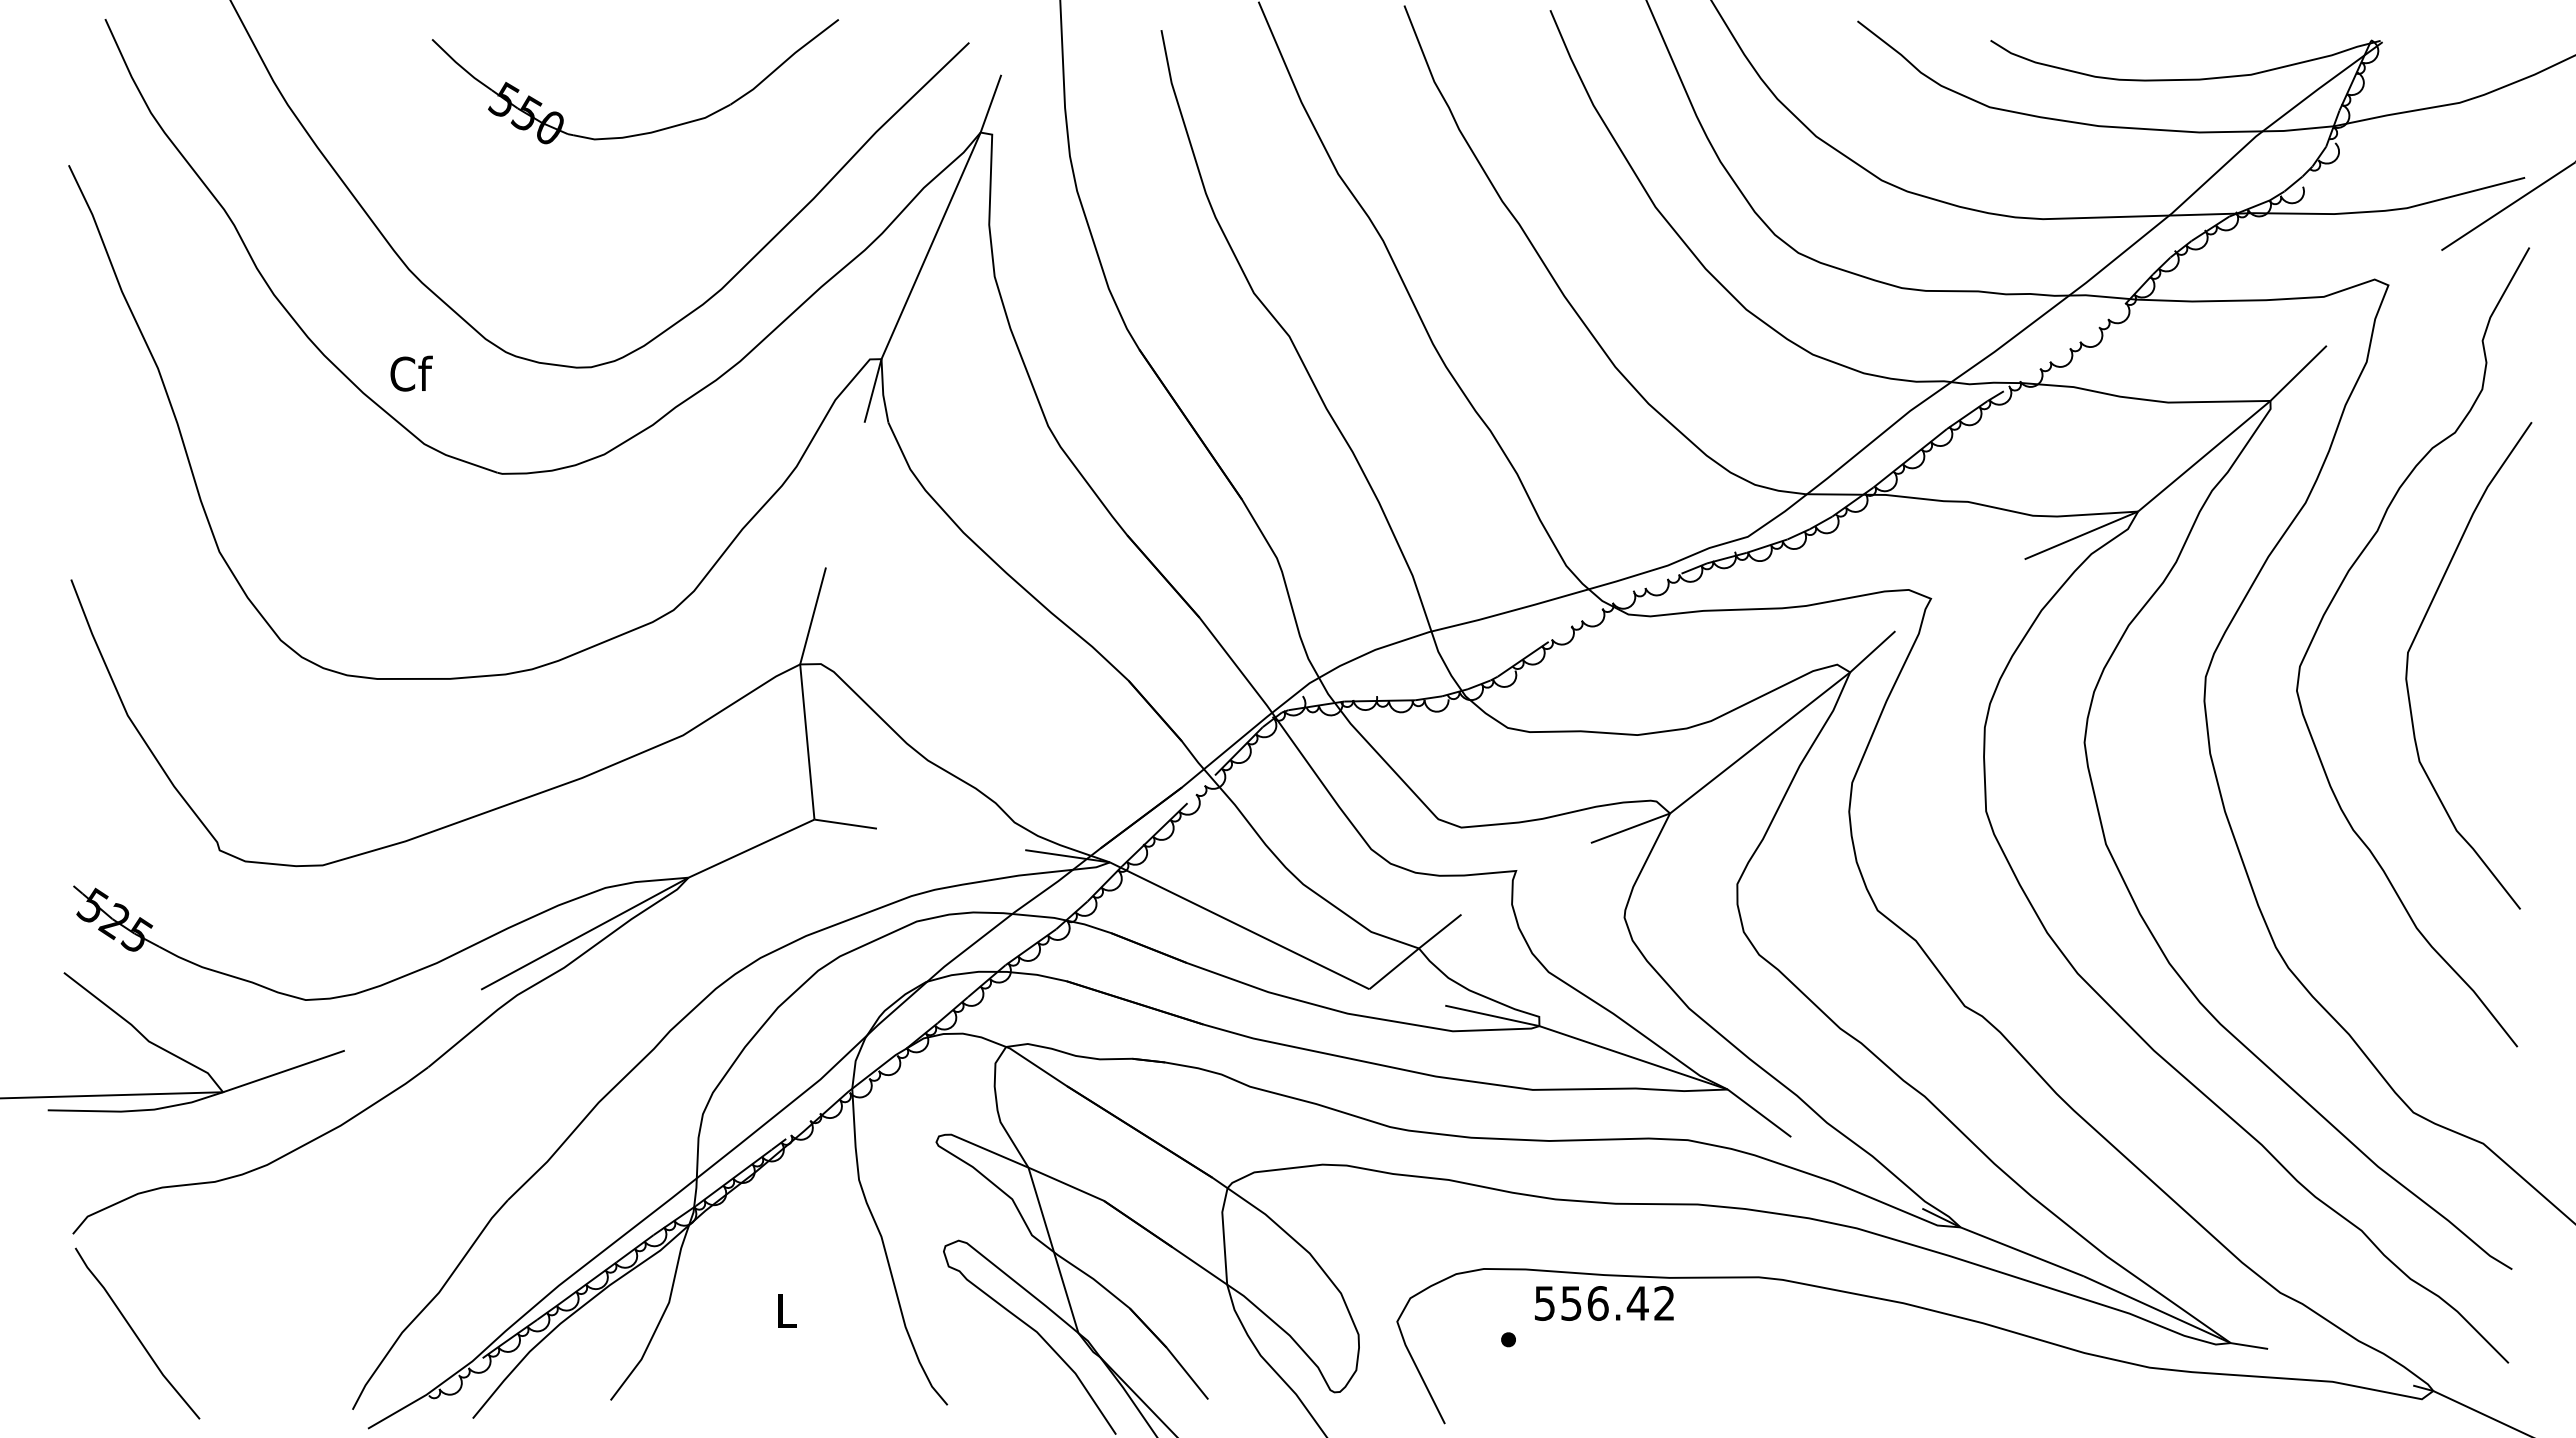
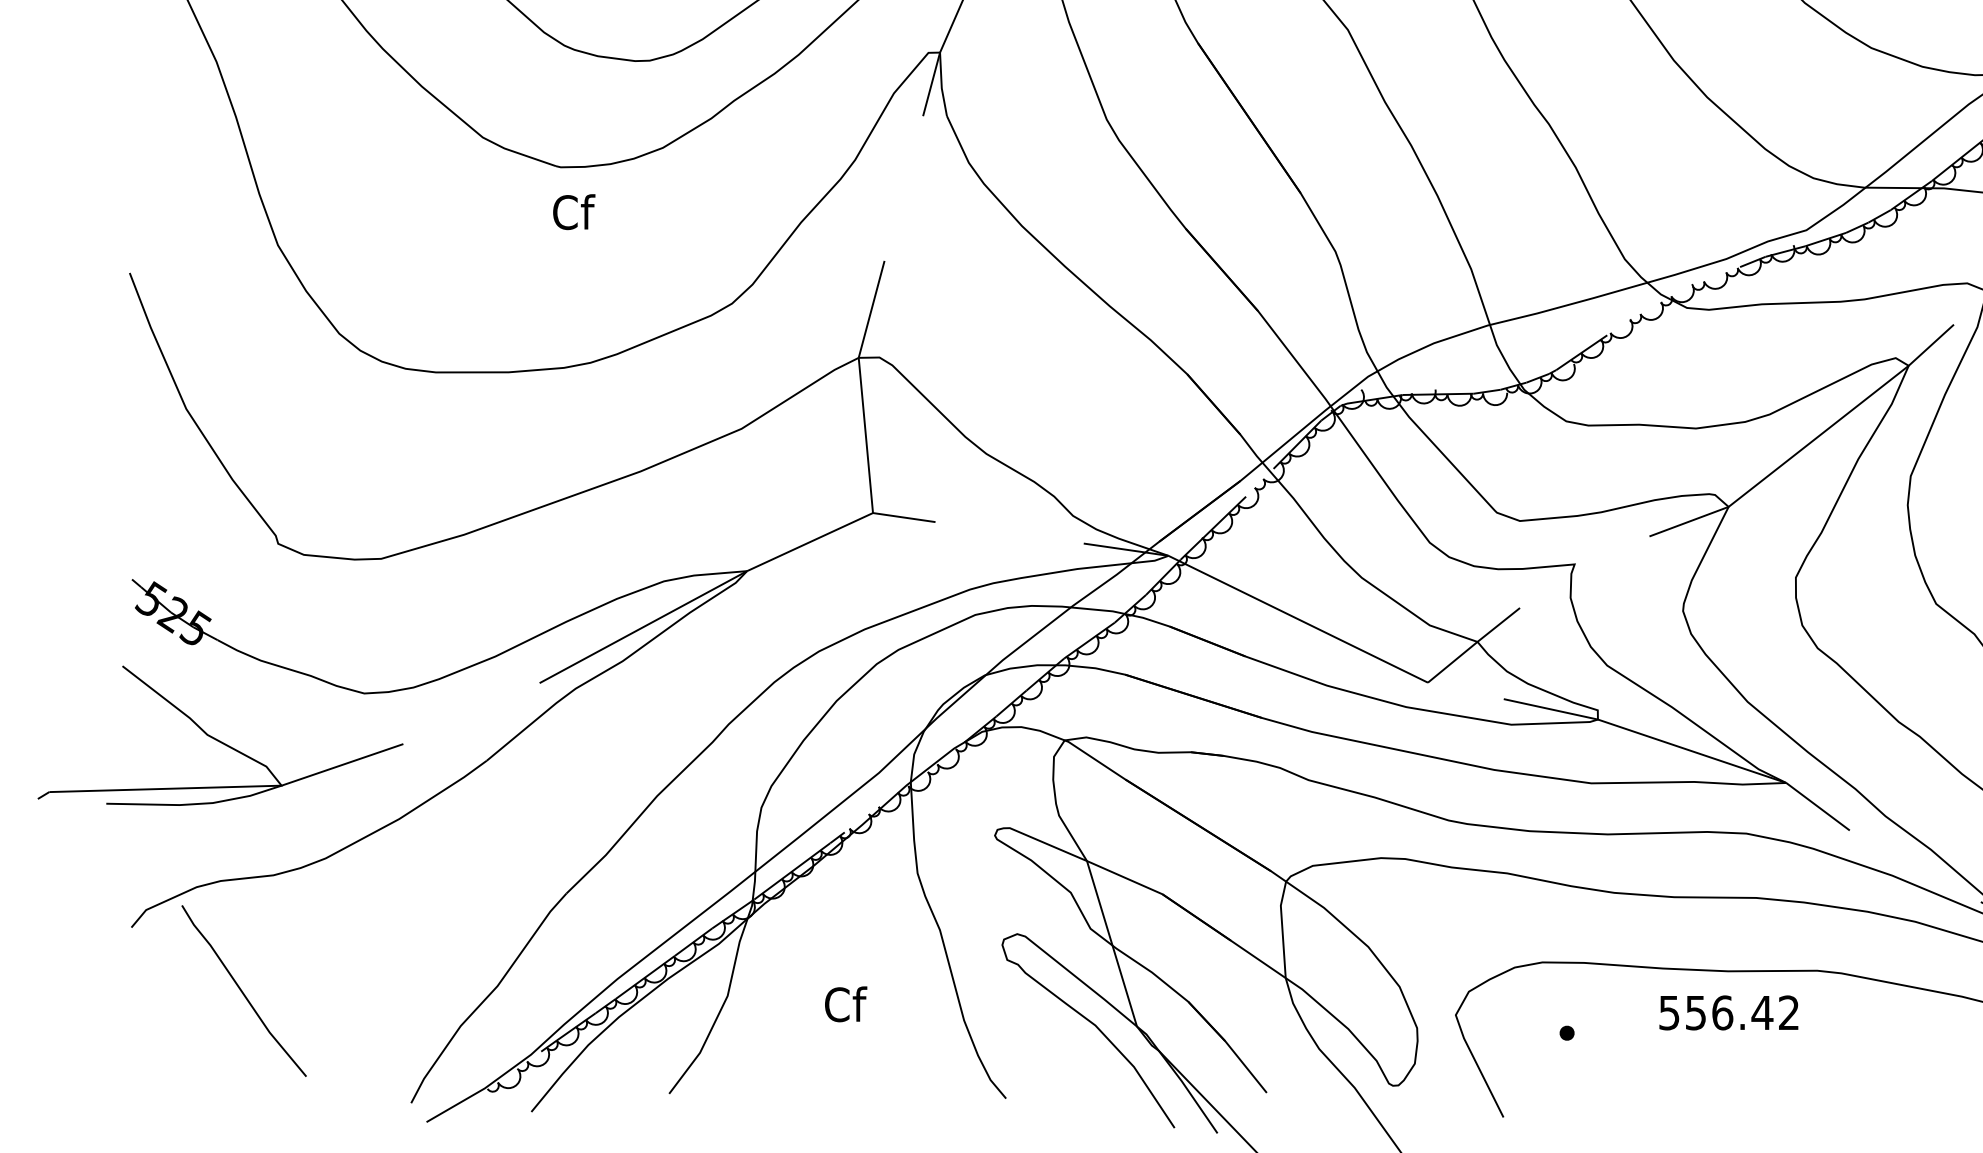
text: (411, 373) -> (574, 211), moved
text: (1604, 1303) -> (1729, 1012), moved
text: (787, 1310) -> (846, 1003), L -> Cf
line: (136, 1333) -> (243, 990), moved

